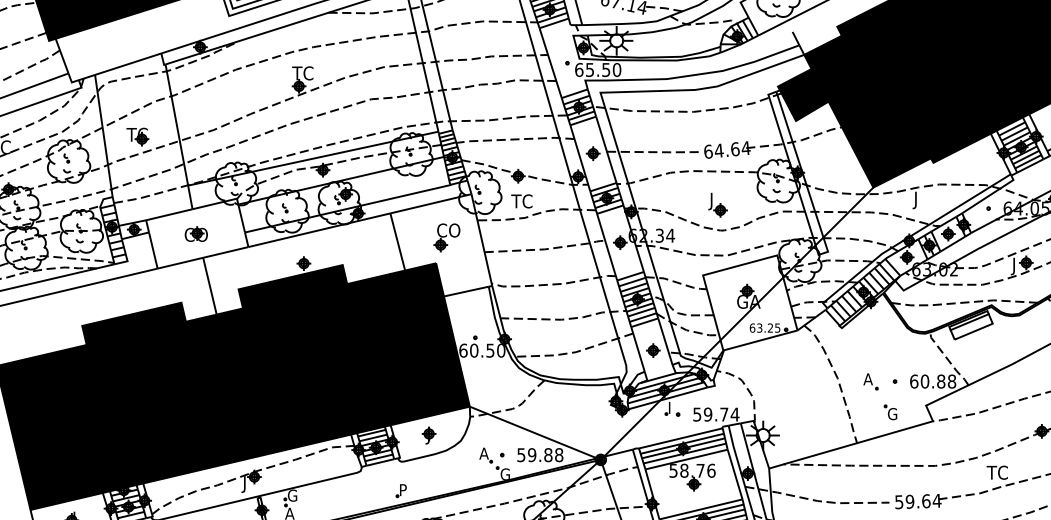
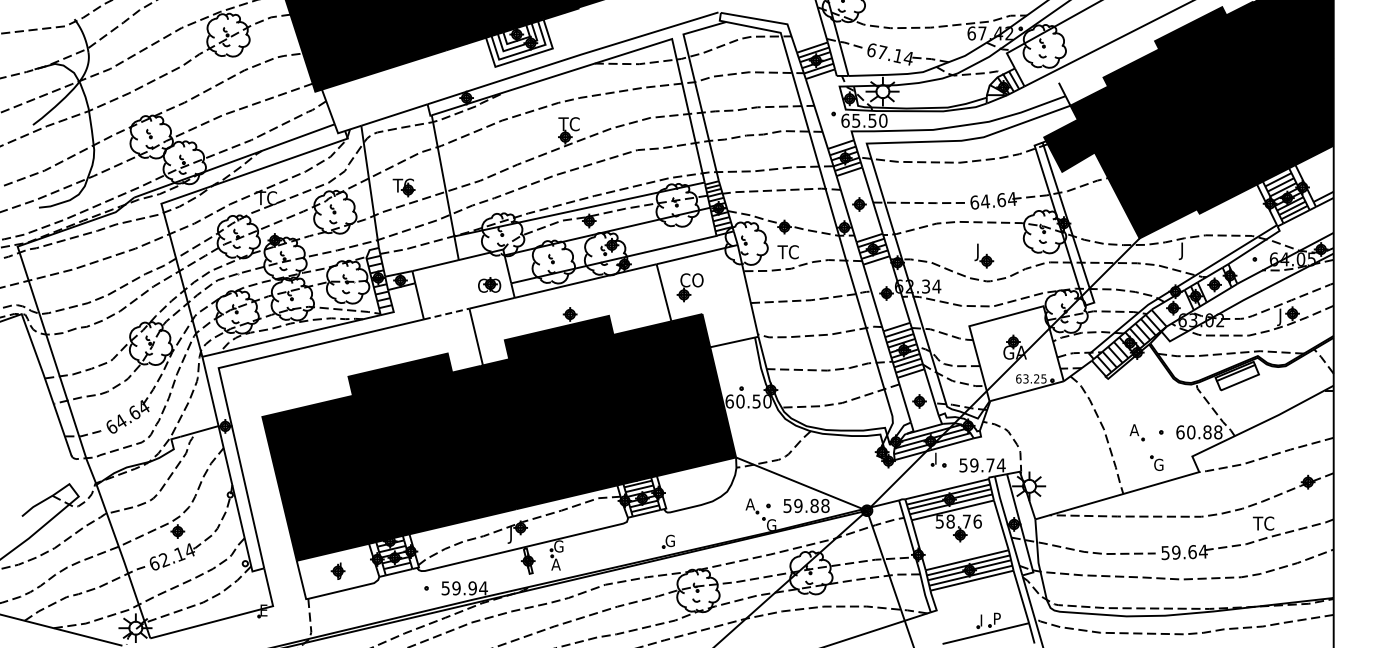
part: (196, 233) -> (489, 284), moved
part: (446, 237) -> (689, 287), moved
line: (181, 262) -> (447, 313), solid -> dashed
part: (429, 435) -> (695, 486), removed
text: (403, 489) -> (669, 540), P -> G

